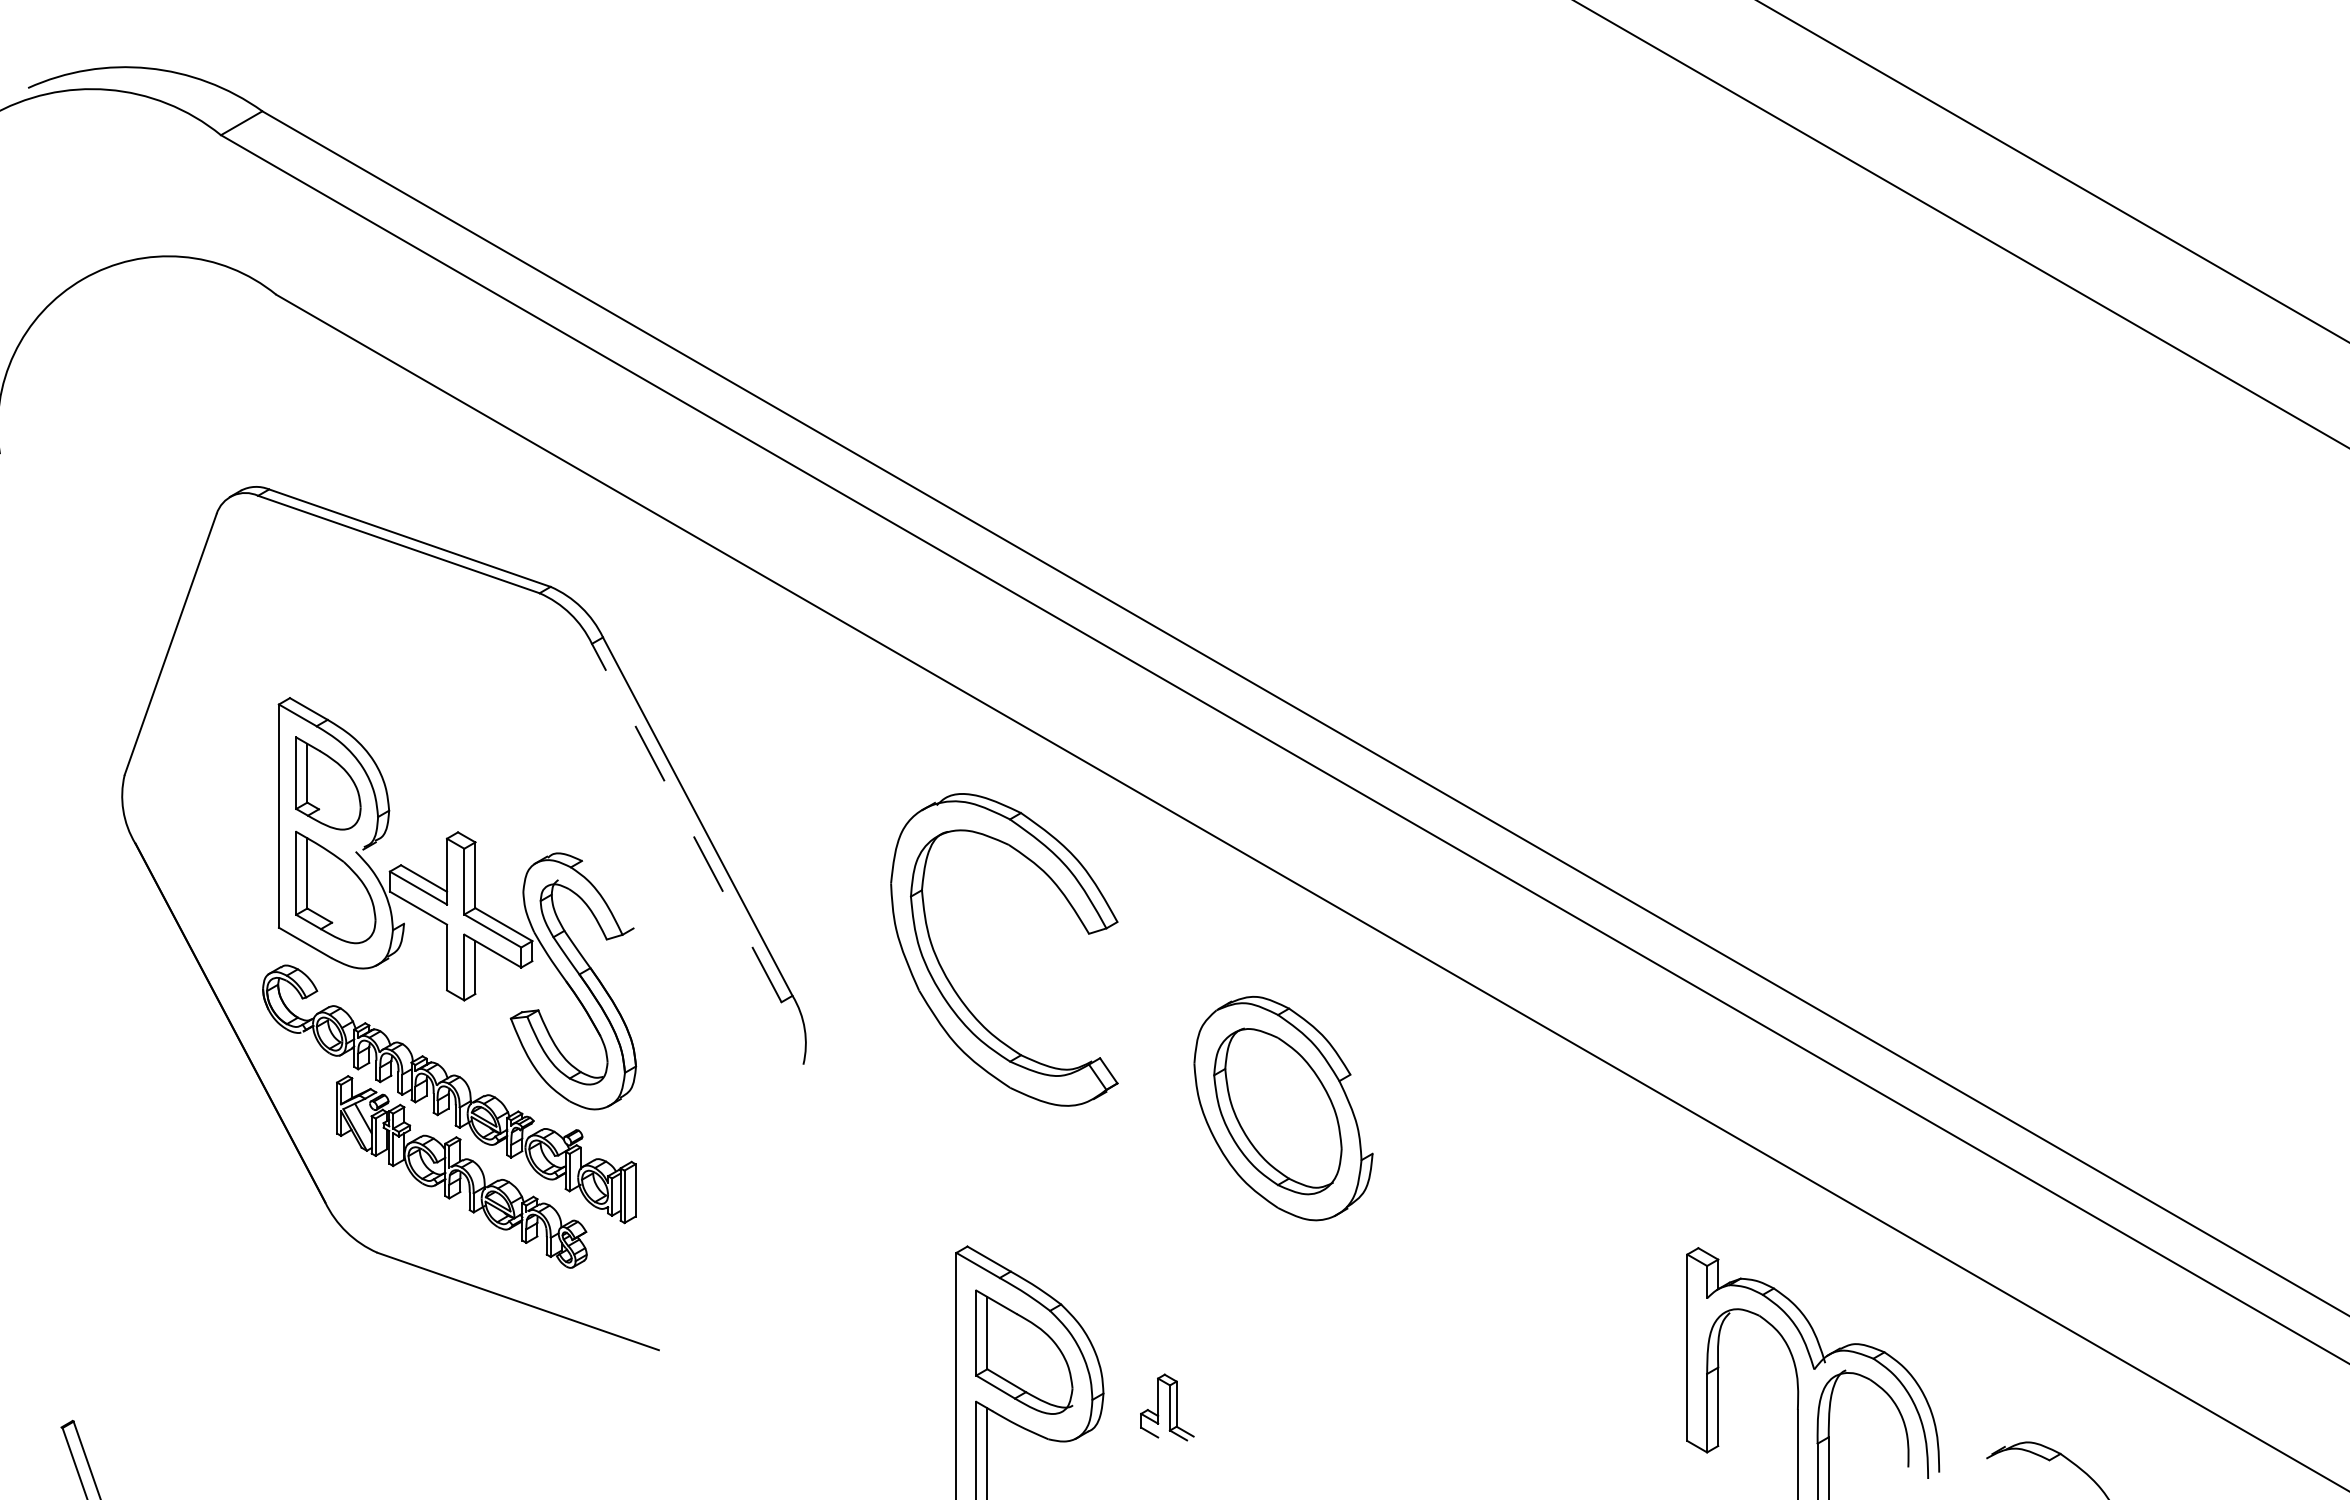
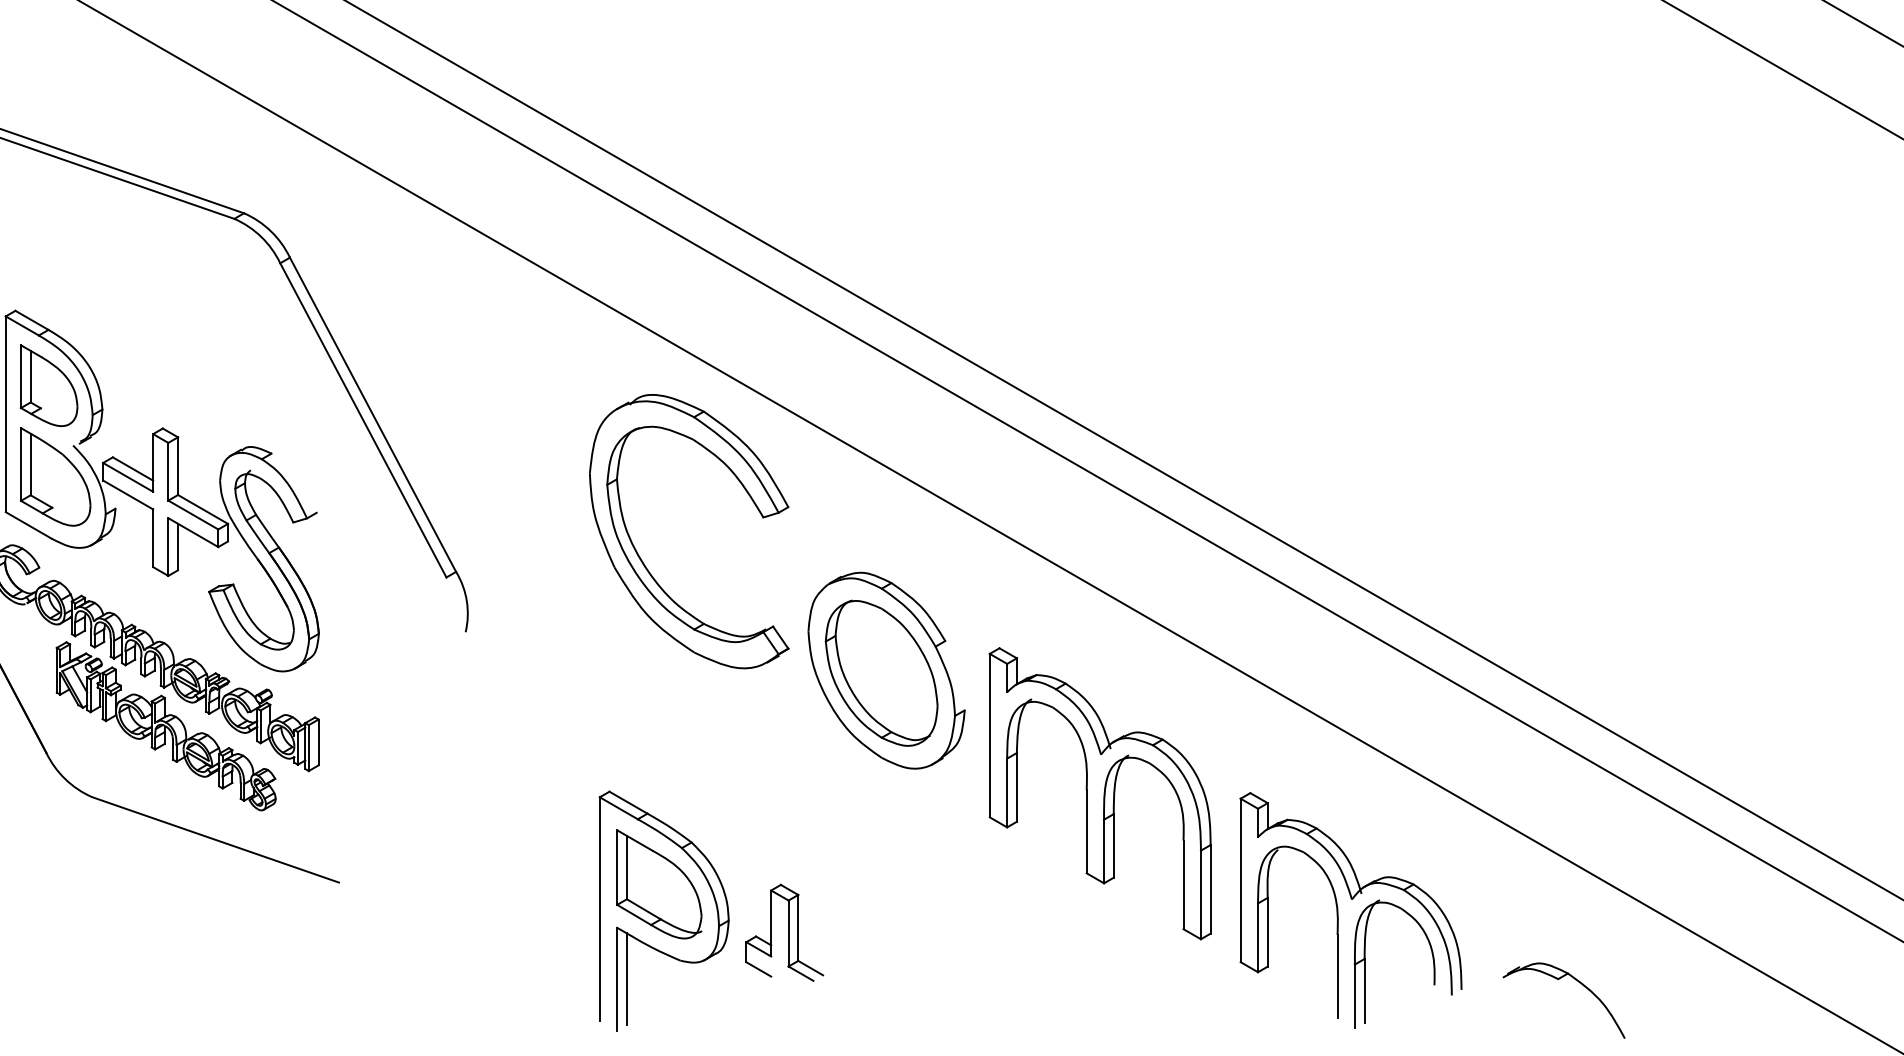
line: (686, 823) -> (363, 420), dashed -> solid
part: (950, 981) -> (641, 559), moved
part: (1527, 1248) -> (1100, 793), added
part: (1167, 1407) -> (784, 932), size x1.67

